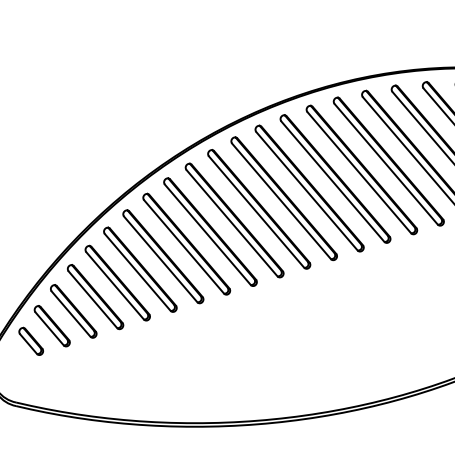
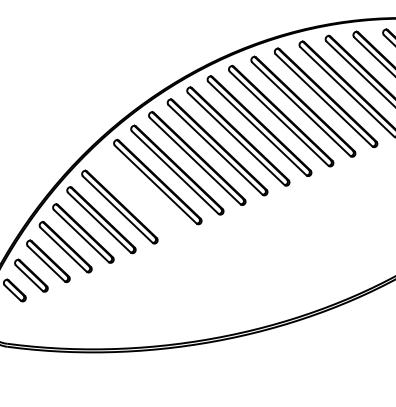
part: (186, 244) -> (138, 194), removed

